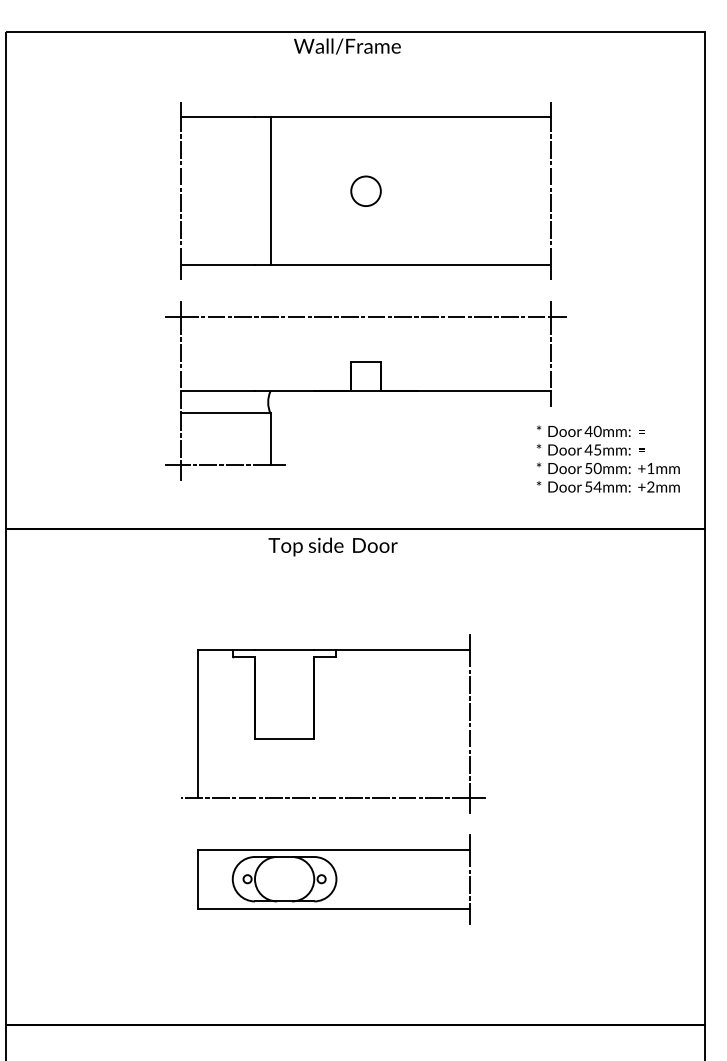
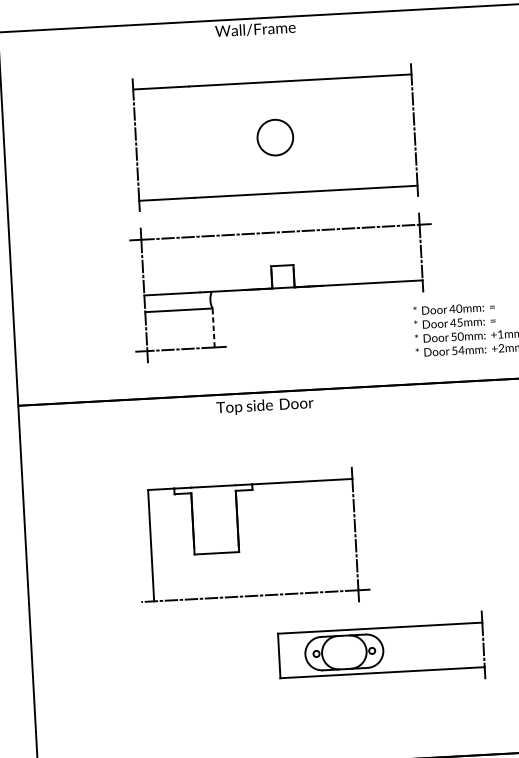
line: (270, 191) -> (203, 141), removed
circle: (365, 191) -> (274, 137), size x1.6
line: (270, 439) -> (213, 328), solid -> dashed
part: (314, 723) -> (238, 540), moved
part: (333, 879) -> (381, 650), moved

